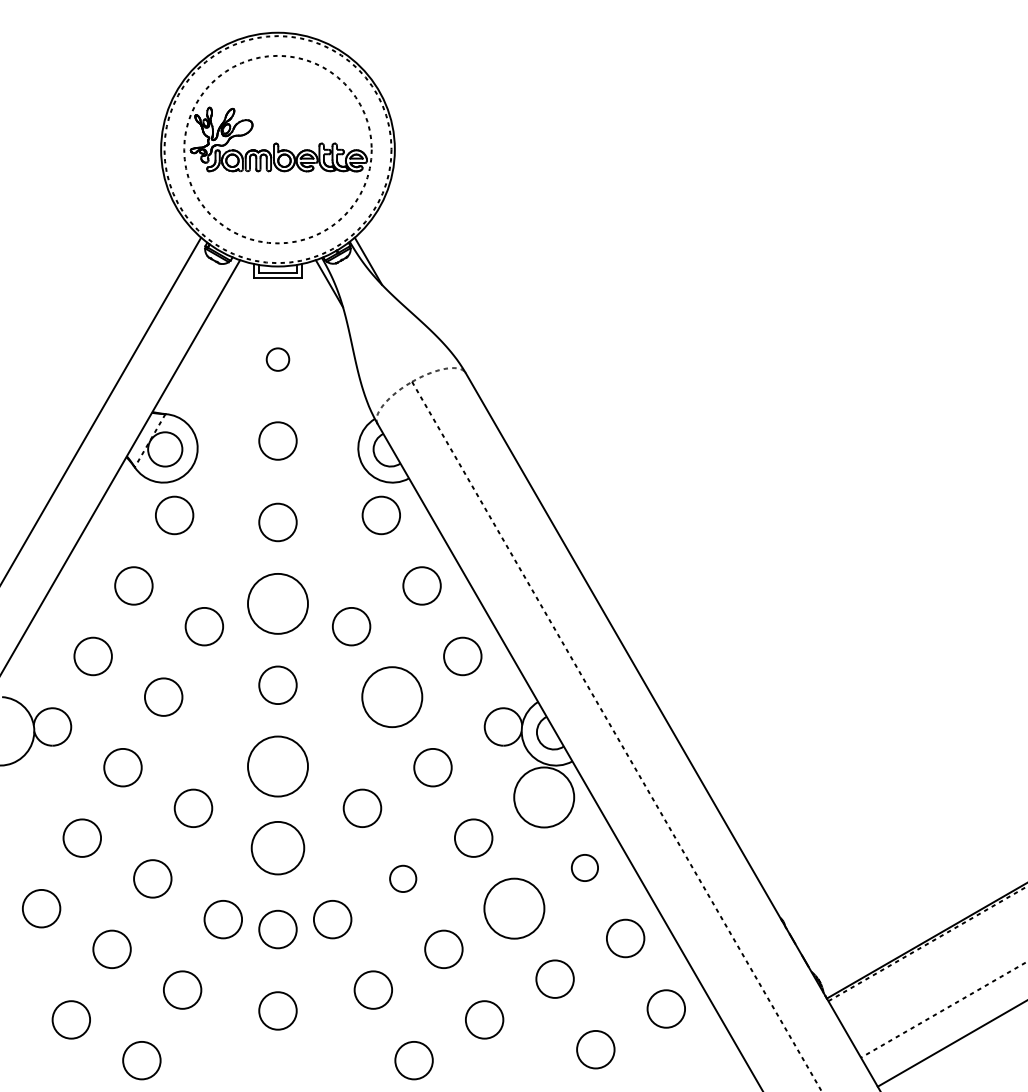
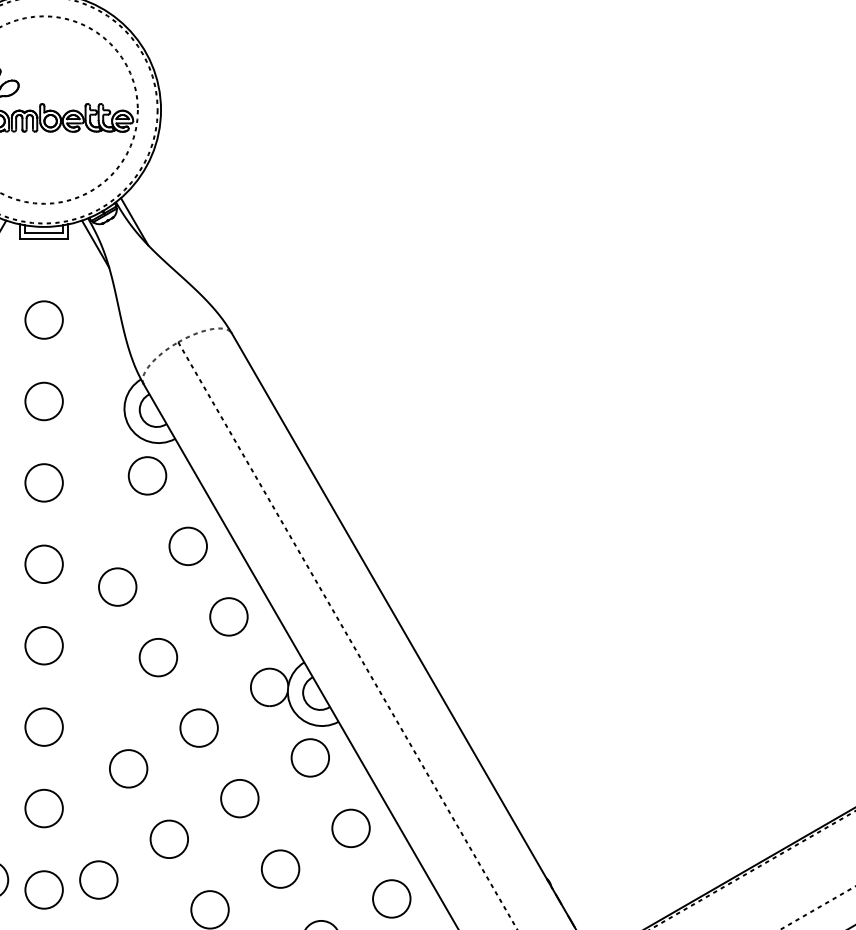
circle: (277, 359) -> (43, 319), size x1.67
circle: (277, 603) -> (43, 563), size x0.62
circle: (392, 696) -> (158, 656), size x0.62
circle: (277, 766) -> (43, 726), size x0.62
circle: (543, 797) -> (309, 757), size x0.62
circle: (277, 847) -> (43, 807), size x0.71
circle: (584, 867) -> (350, 827), size x1.43
circle: (402, 878) -> (168, 838), size x1.43
circle: (514, 908) -> (280, 868), size x0.62

